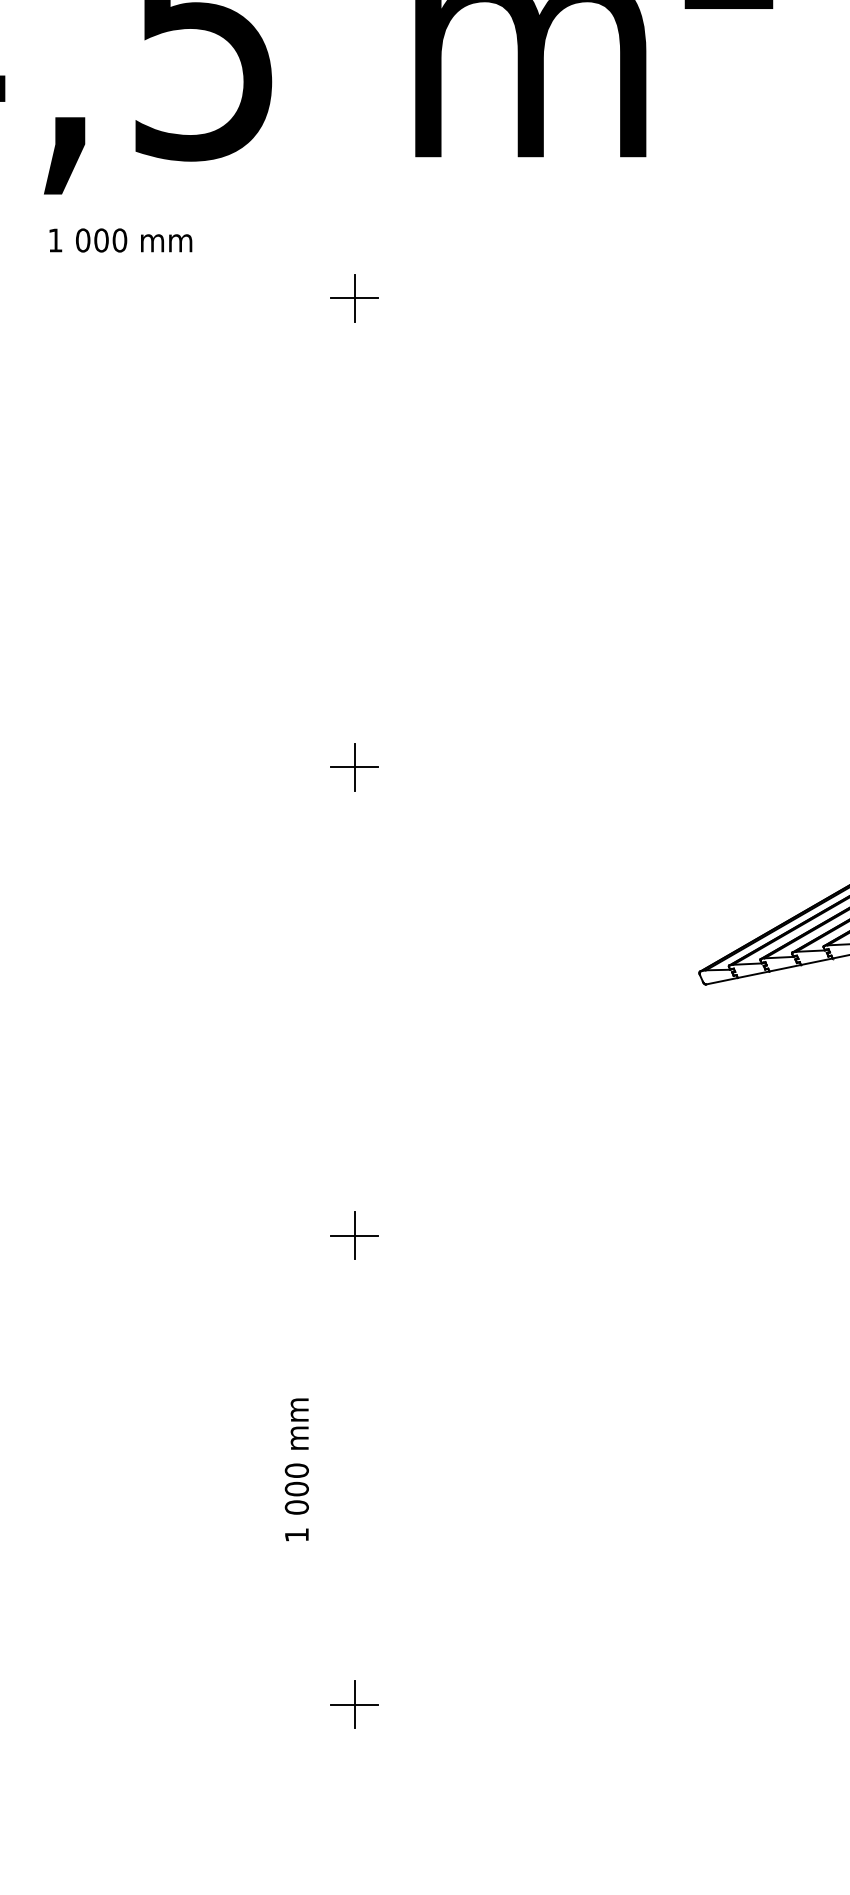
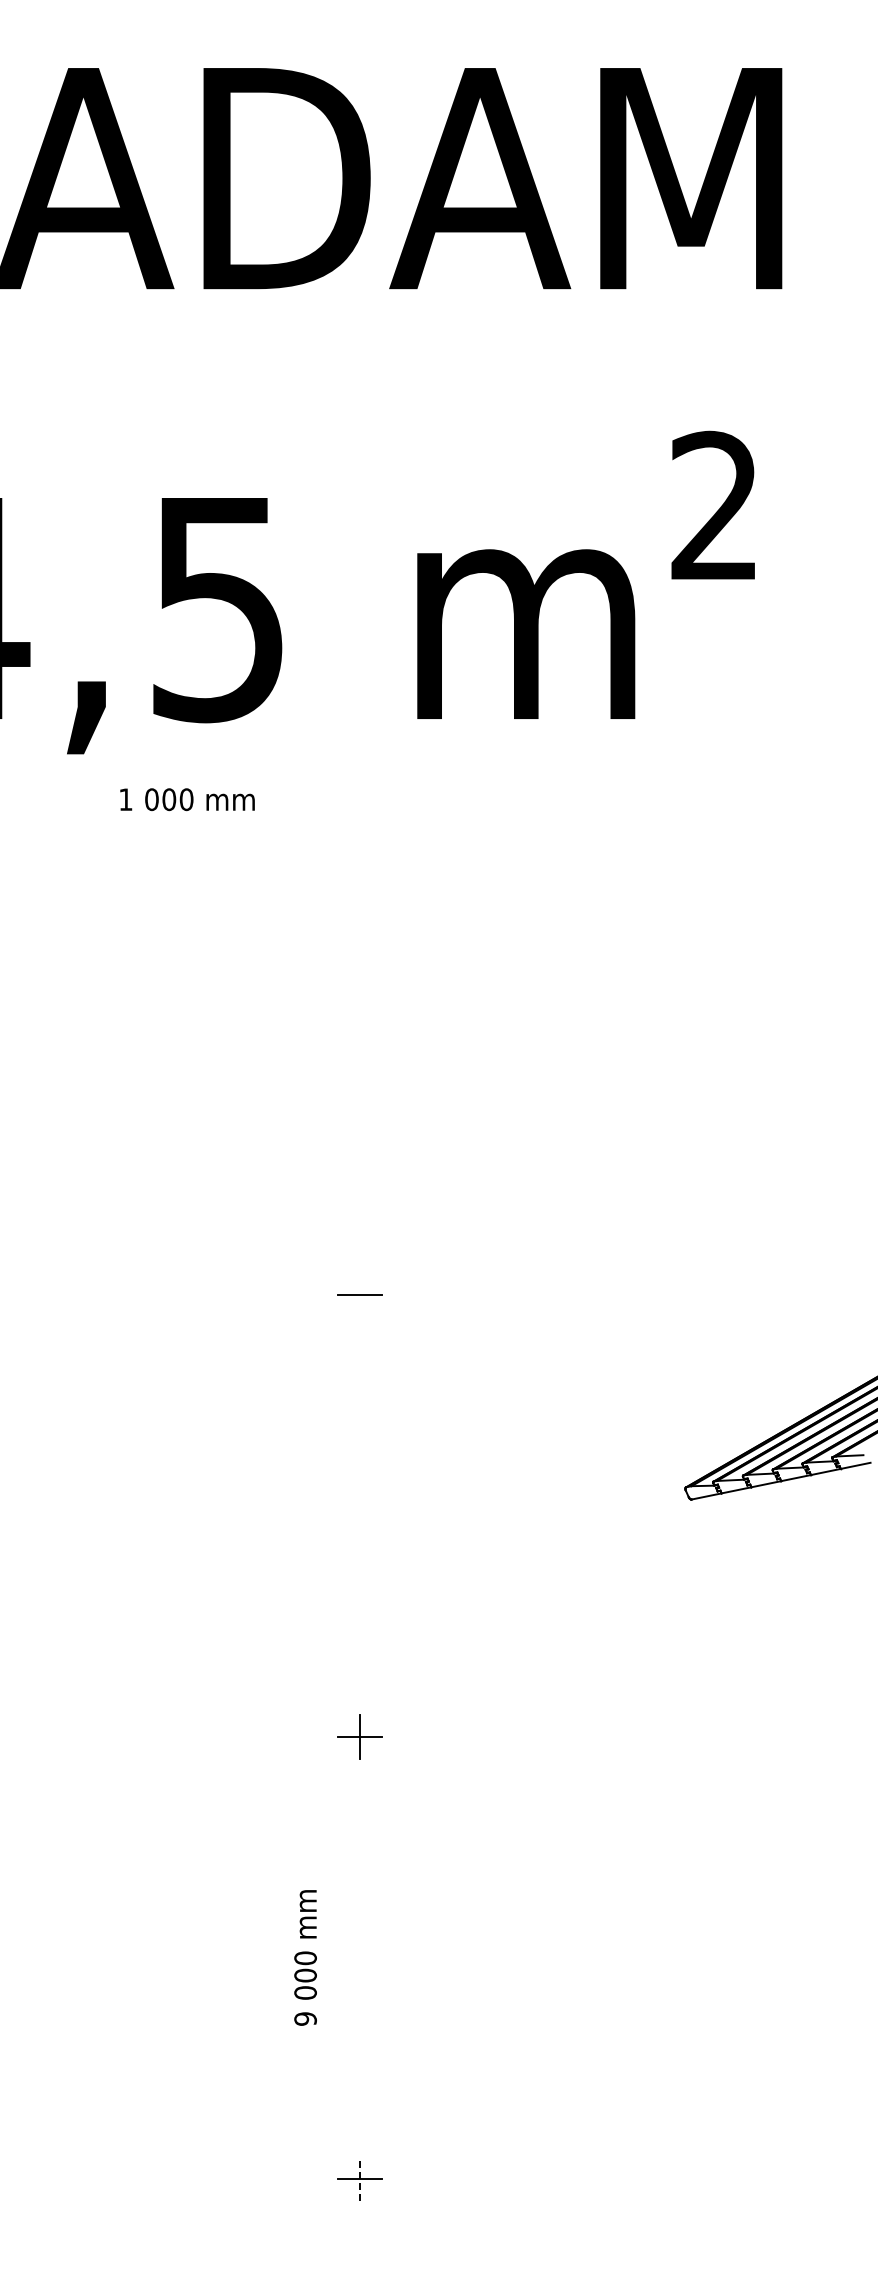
text: (120, 240) -> (187, 799), moved
part: (354, 297) -> (359, 851), removed
line: (355, 767) -> (360, 1294), removed
text: (296, 1534) -> (305, 2018), 1 -> 9
line: (355, 1704) -> (360, 2178), solid -> dashed

